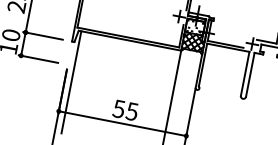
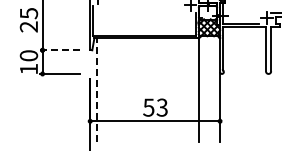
line: (42, 35) -> (59, 50), solid -> dashed
line: (72, 81) -> (97, 89), solid -> dashed
text: (132, 111) -> (162, 107), 55 -> 53

